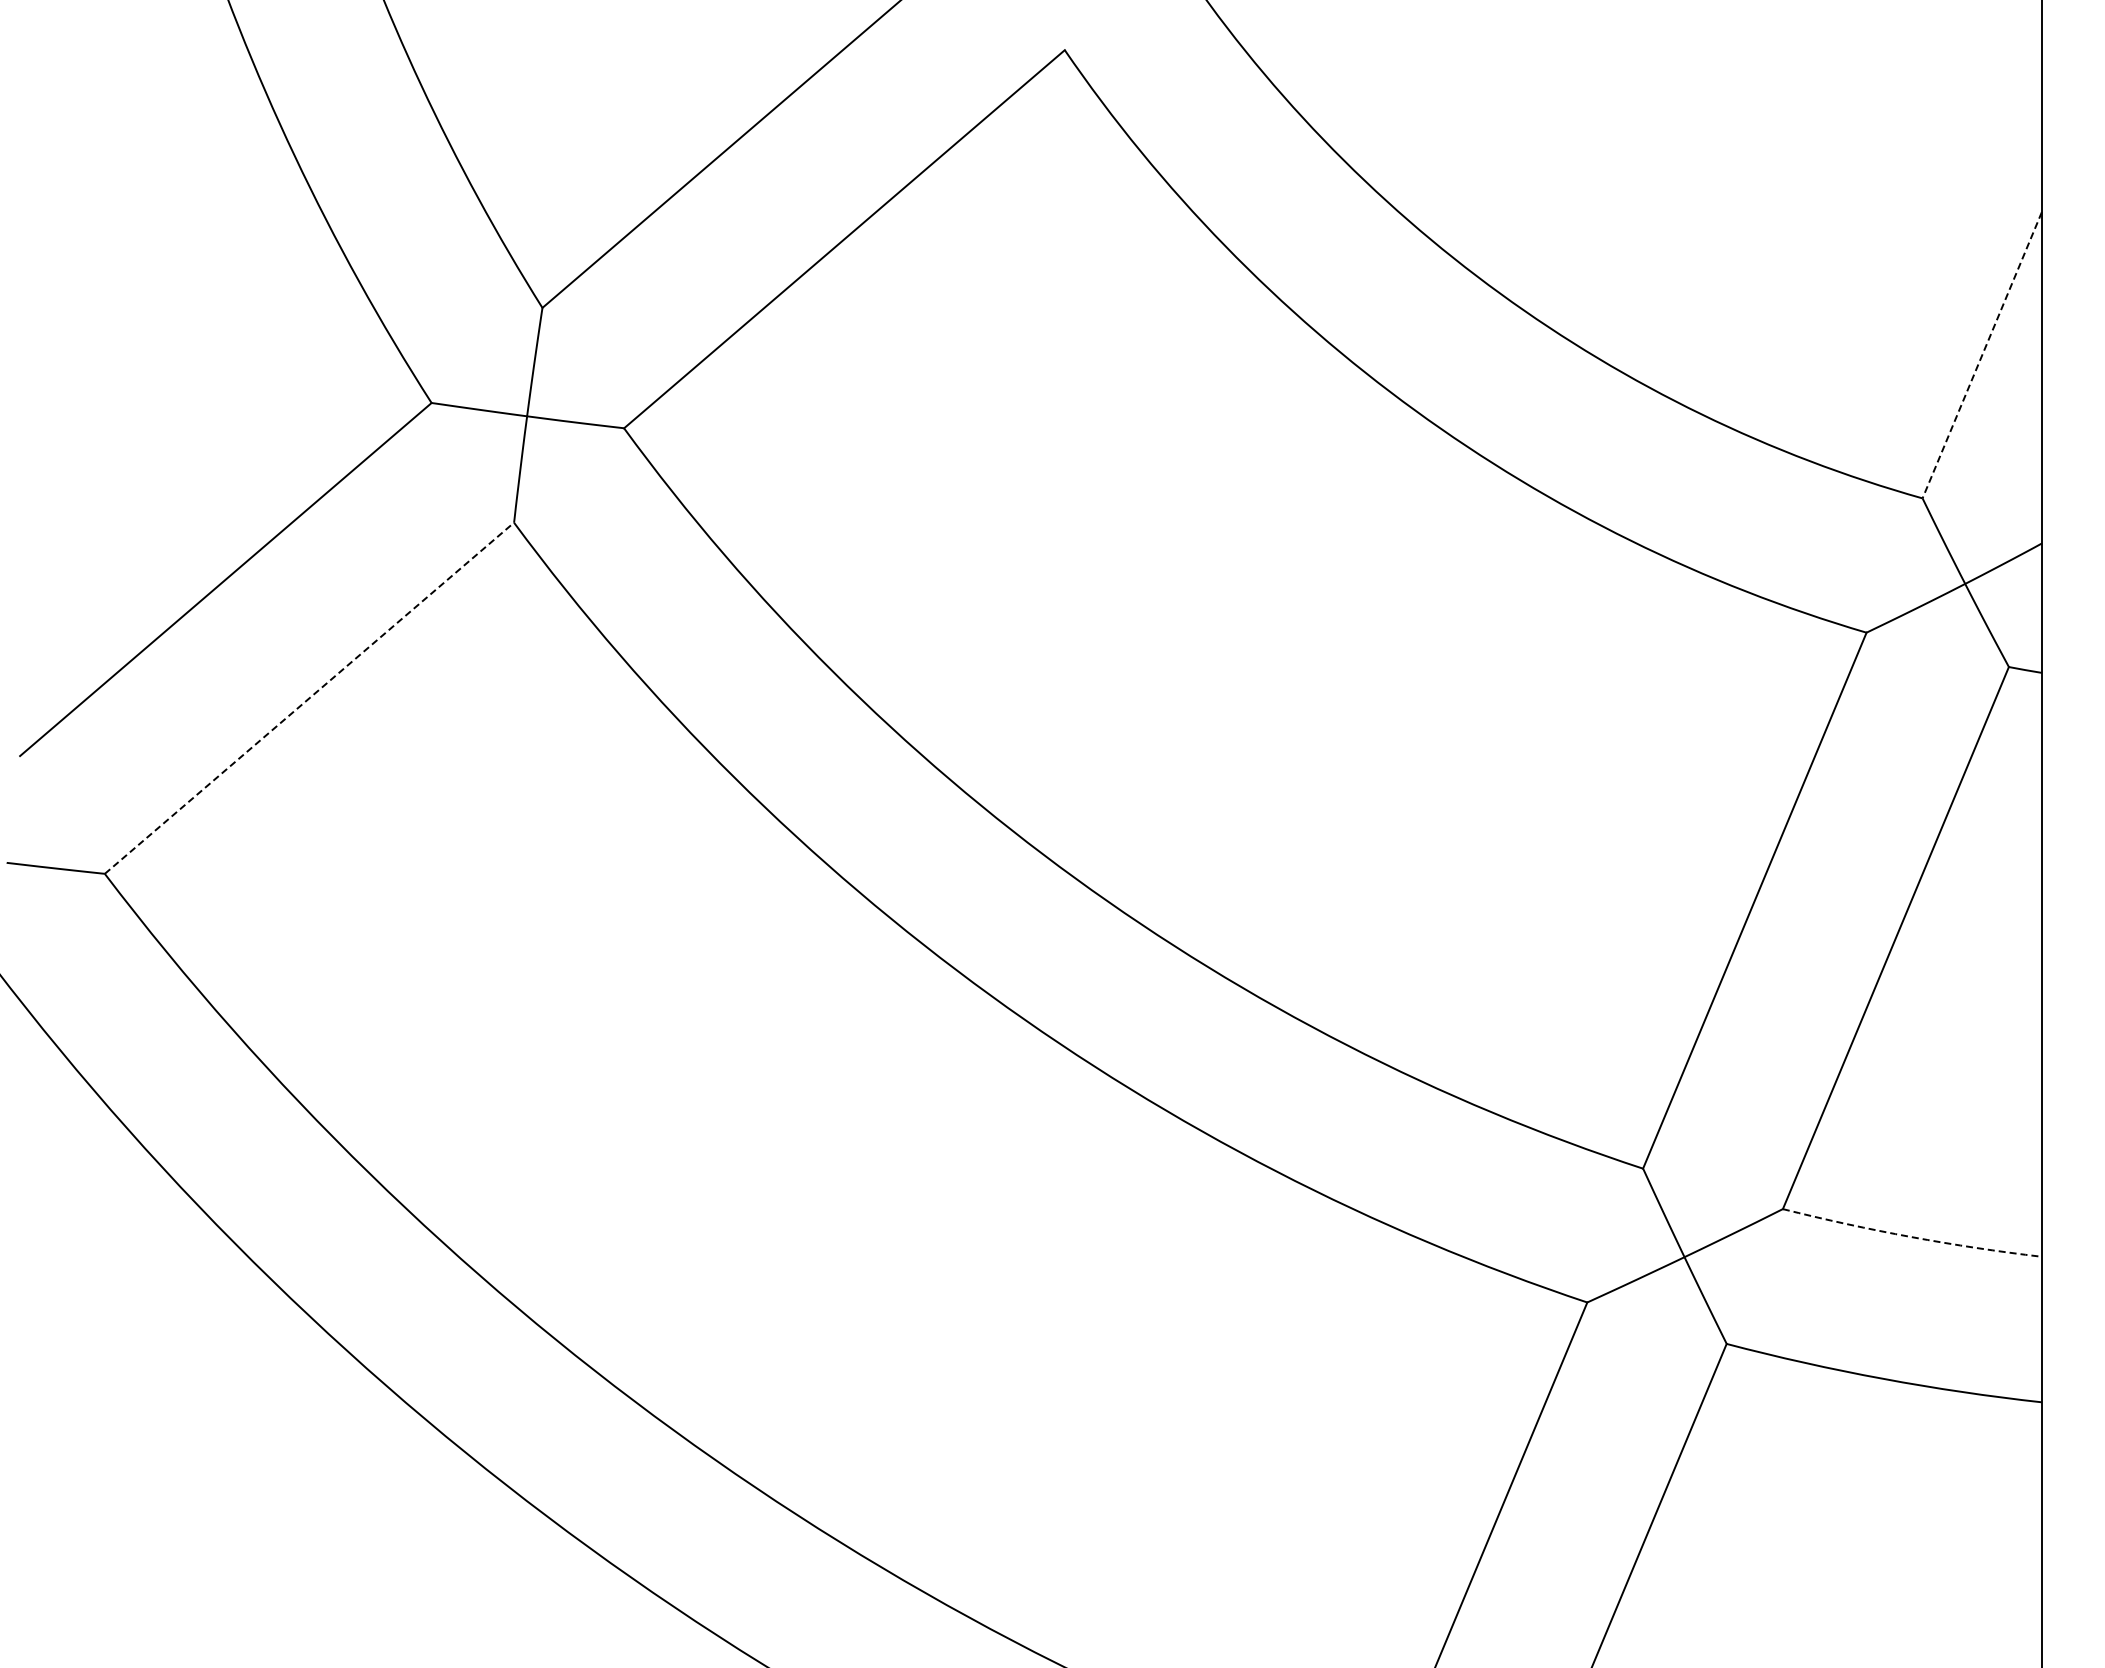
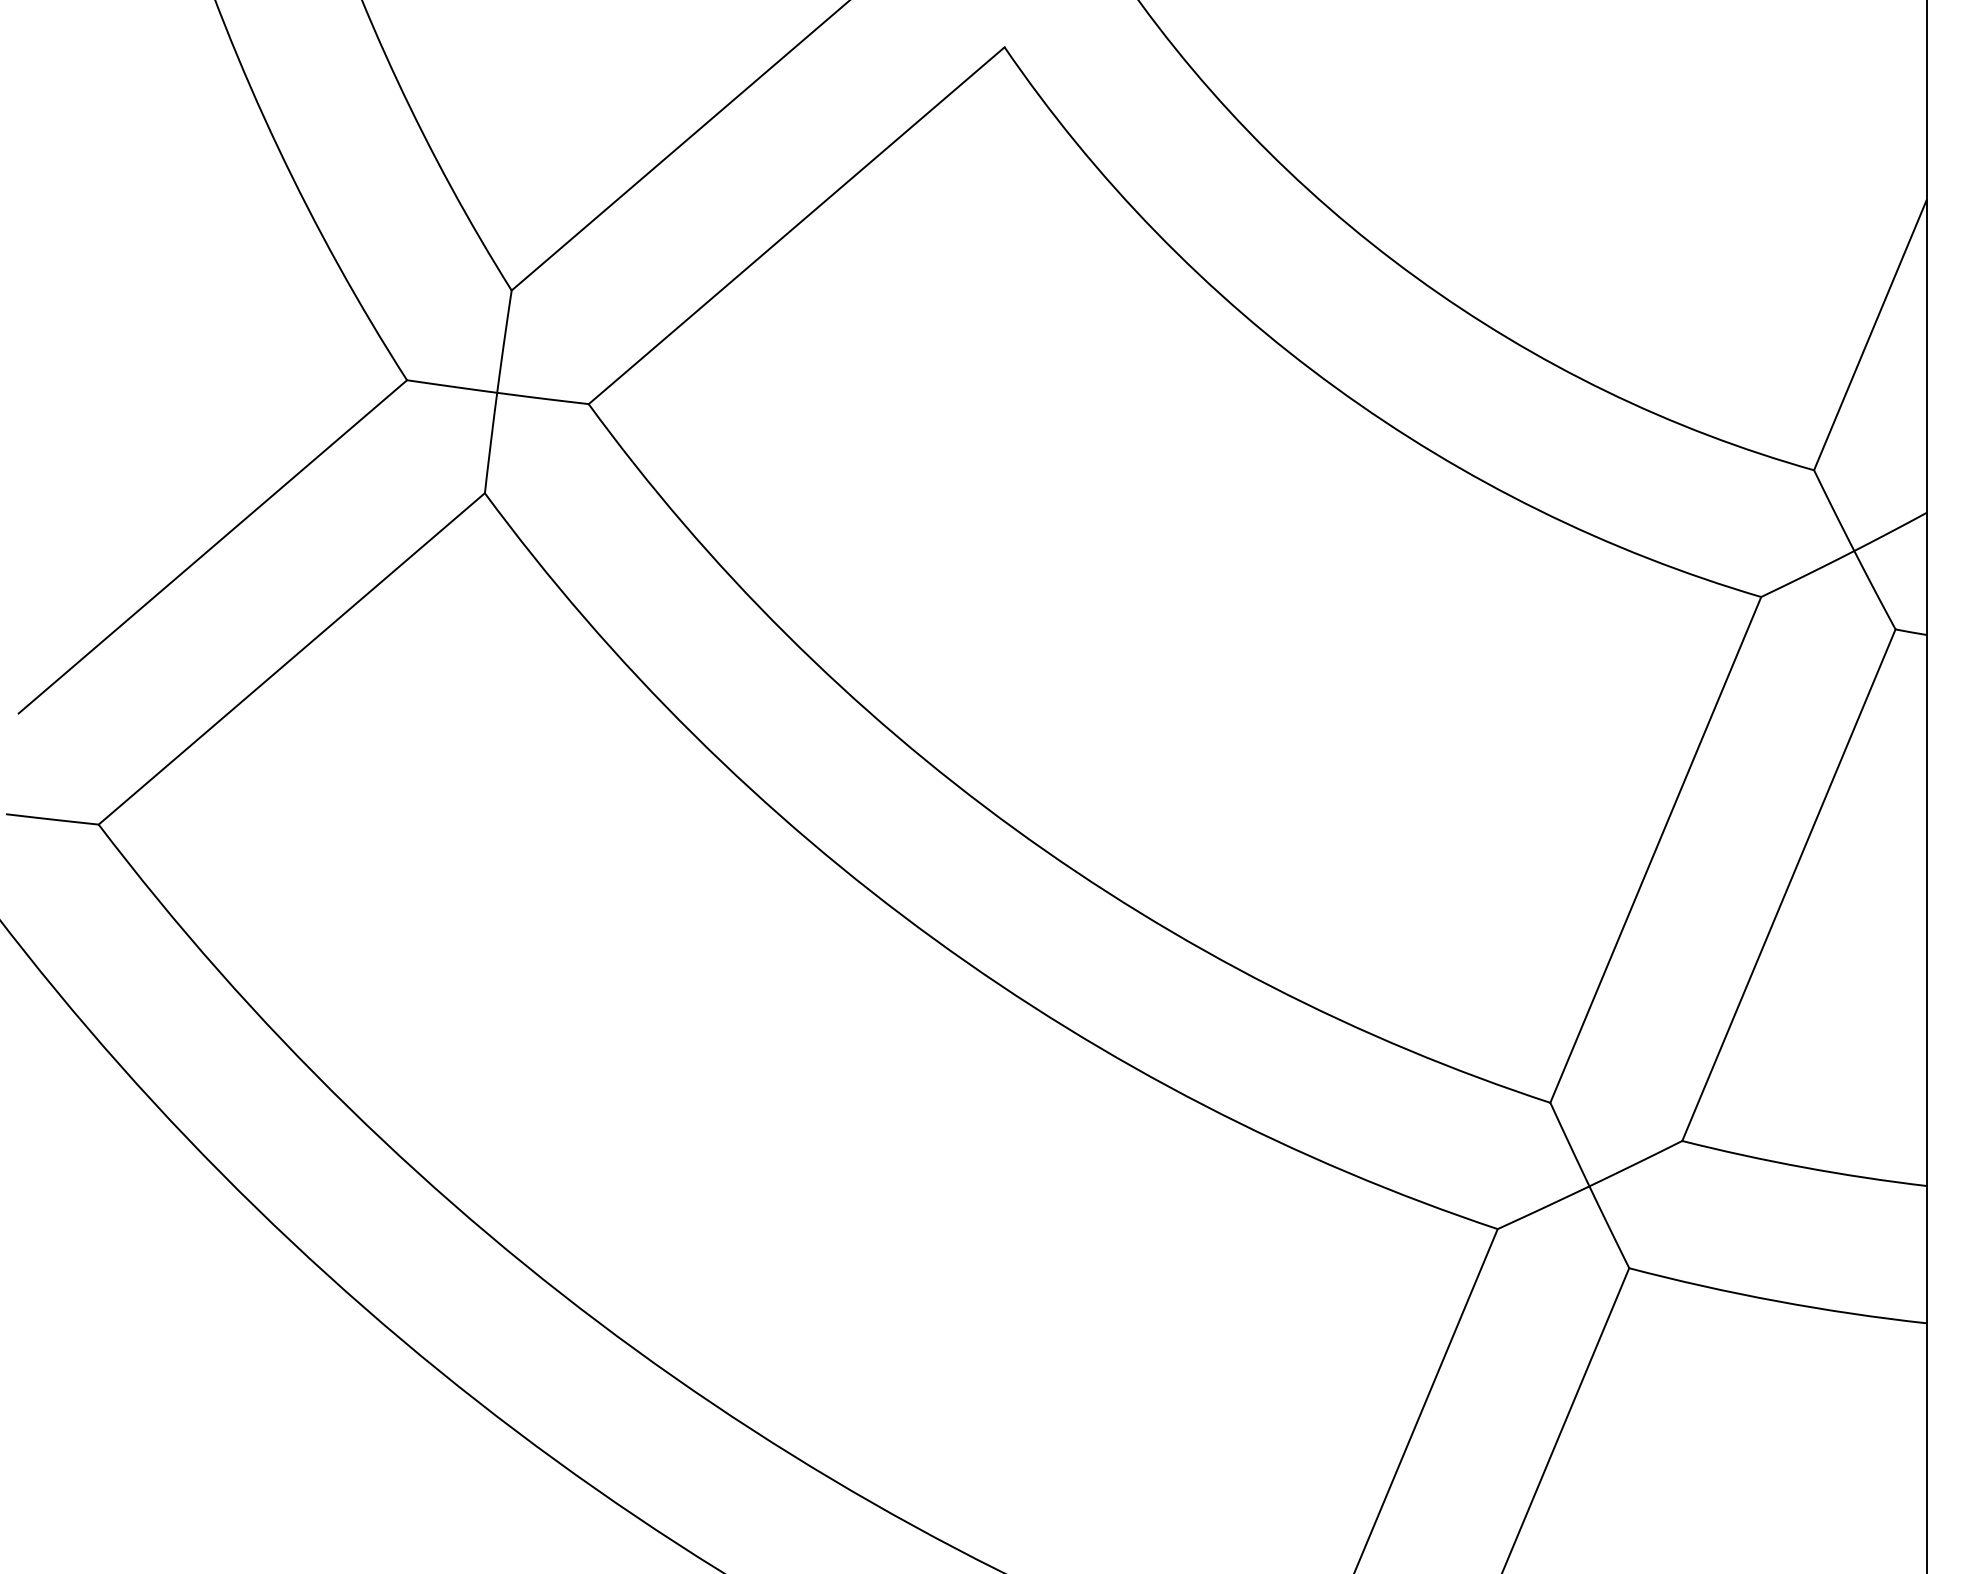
line: (1982, 355) -> (1870, 335), dashed -> solid
line: (309, 698) -> (291, 659), dashed -> solid
arc: (1911, 1237) -> (1803, 1167), dashed -> solid

